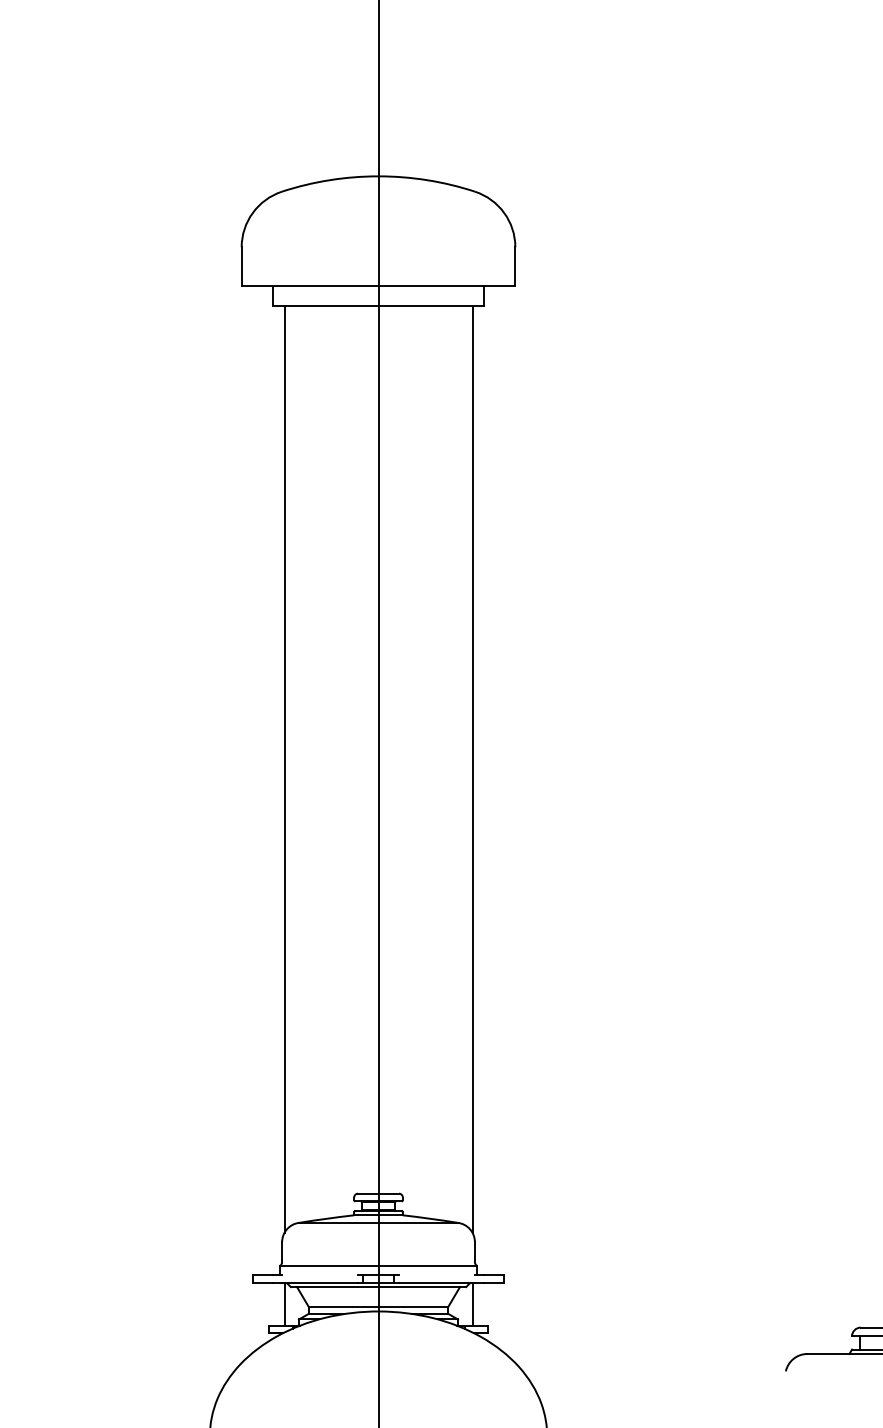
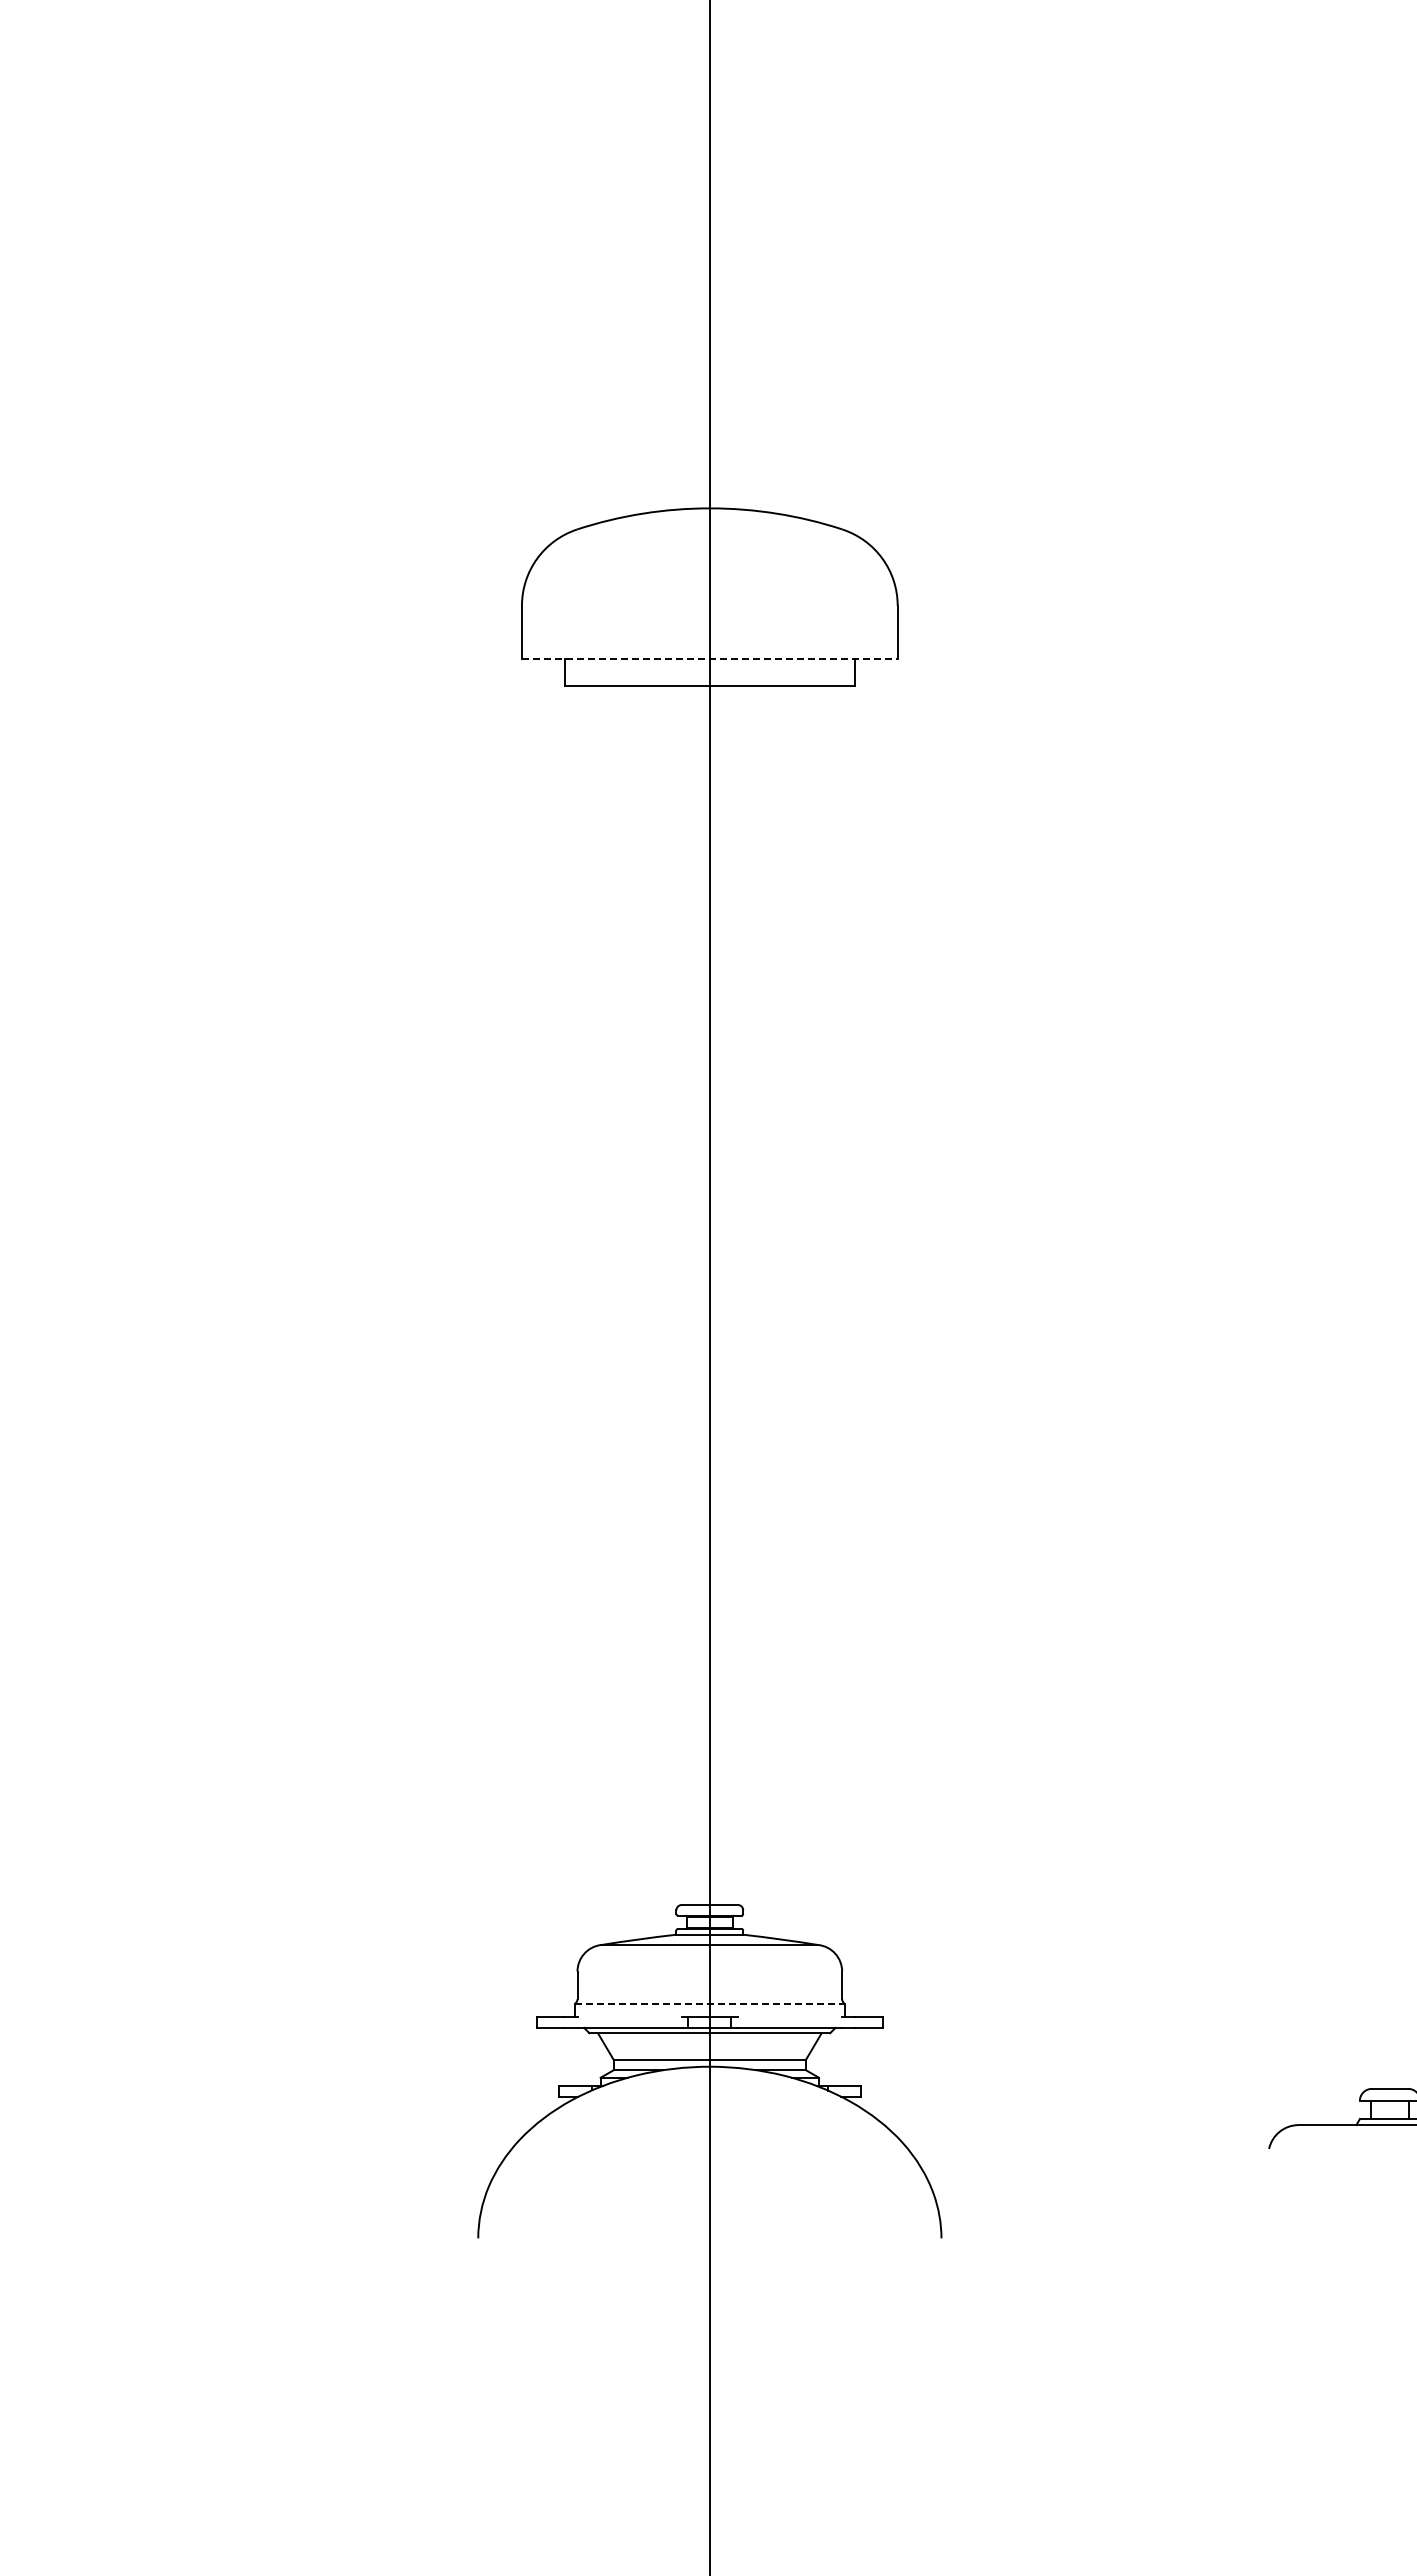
line: (378, 286) -> (709, 659), solid -> dashed
line: (284, 768) -> (580, 1321), removed
line: (472, 768) -> (838, 1321), removed
line: (378, 1265) -> (709, 2003), solid -> dashed
line: (284, 1304) -> (580, 2056), removed
line: (472, 1304) -> (838, 2056), removed

